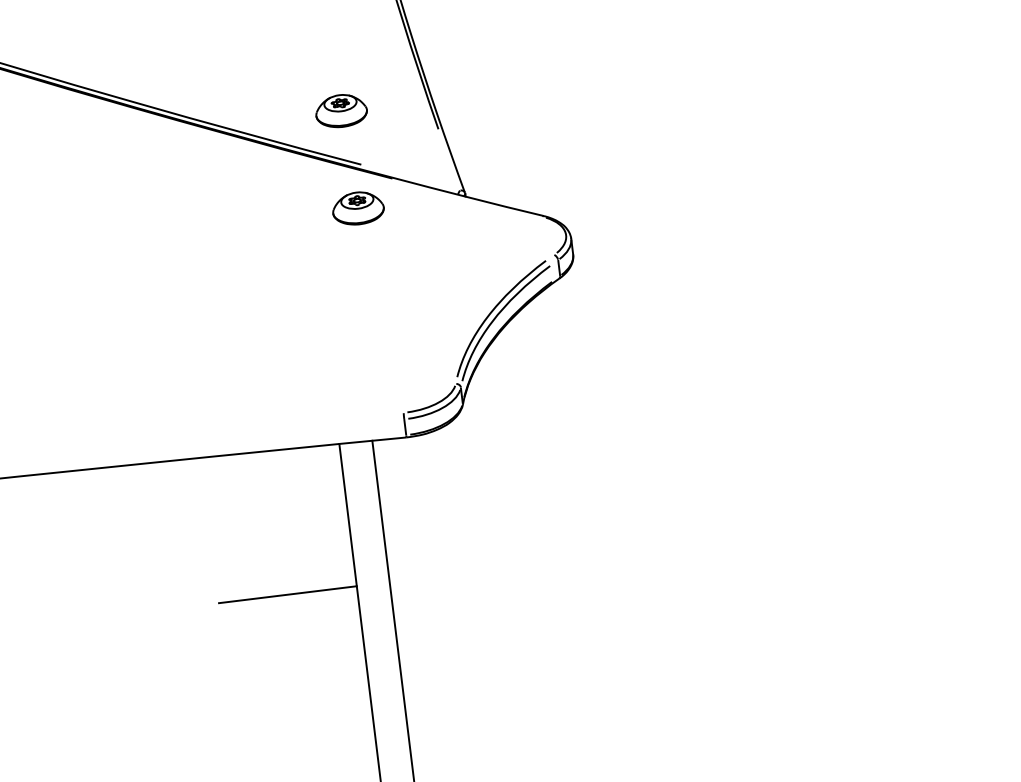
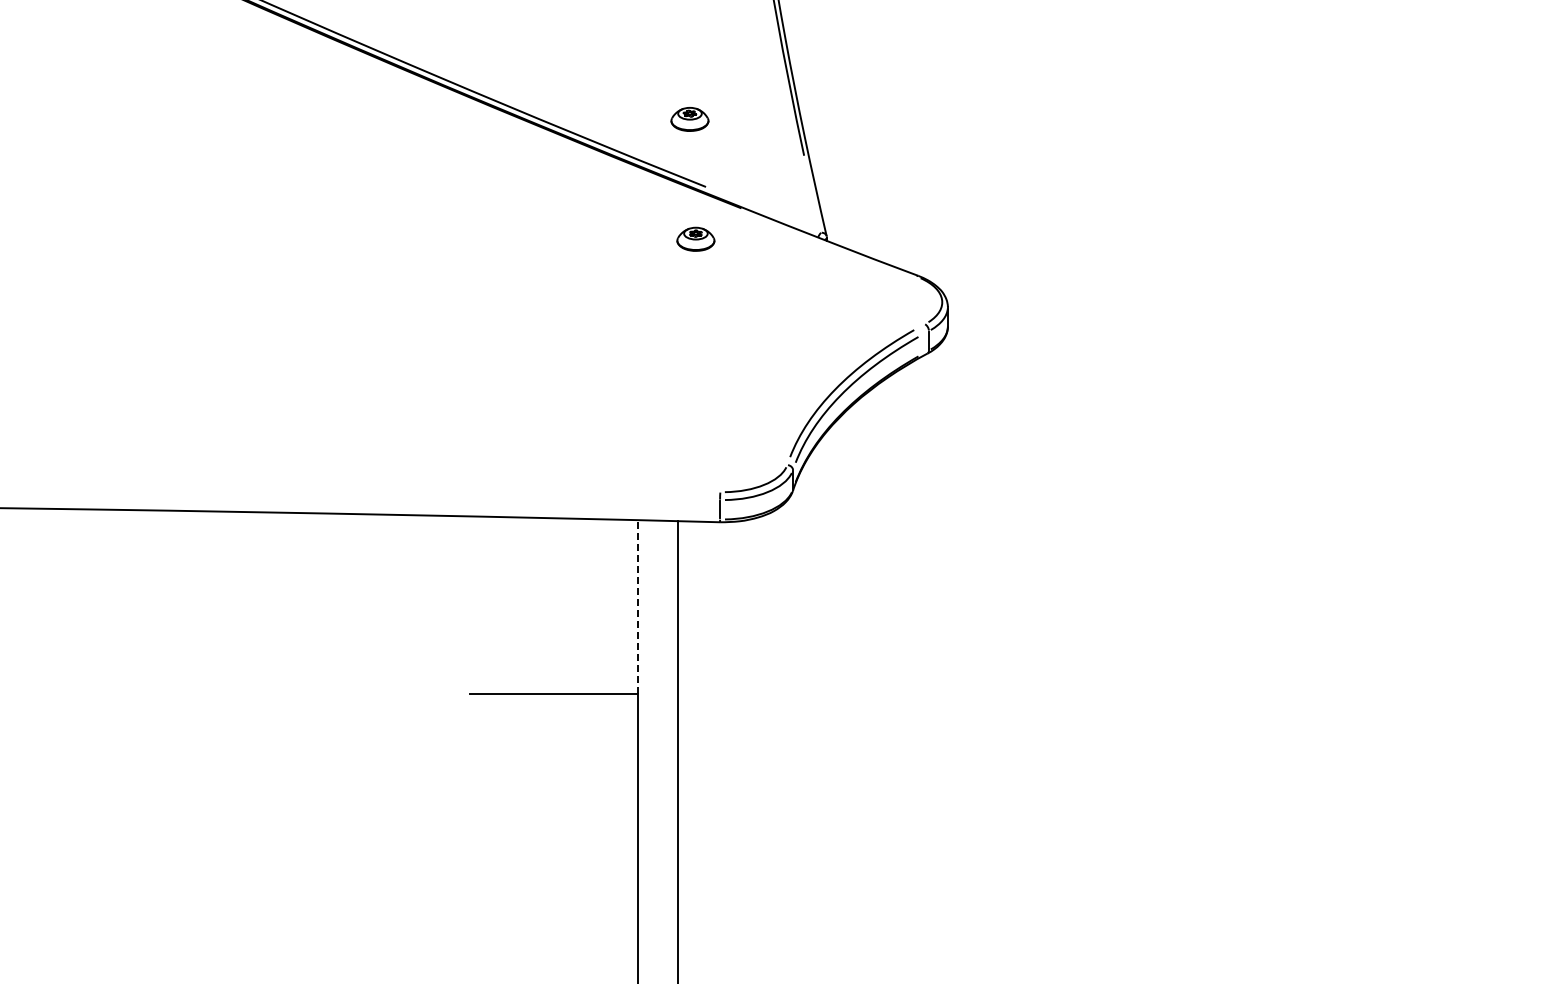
part: (341, 111) -> (689, 119), size x0.6
part: (358, 208) -> (695, 239), size x0.6
line: (348, 515) -> (638, 607), solid -> dashed

